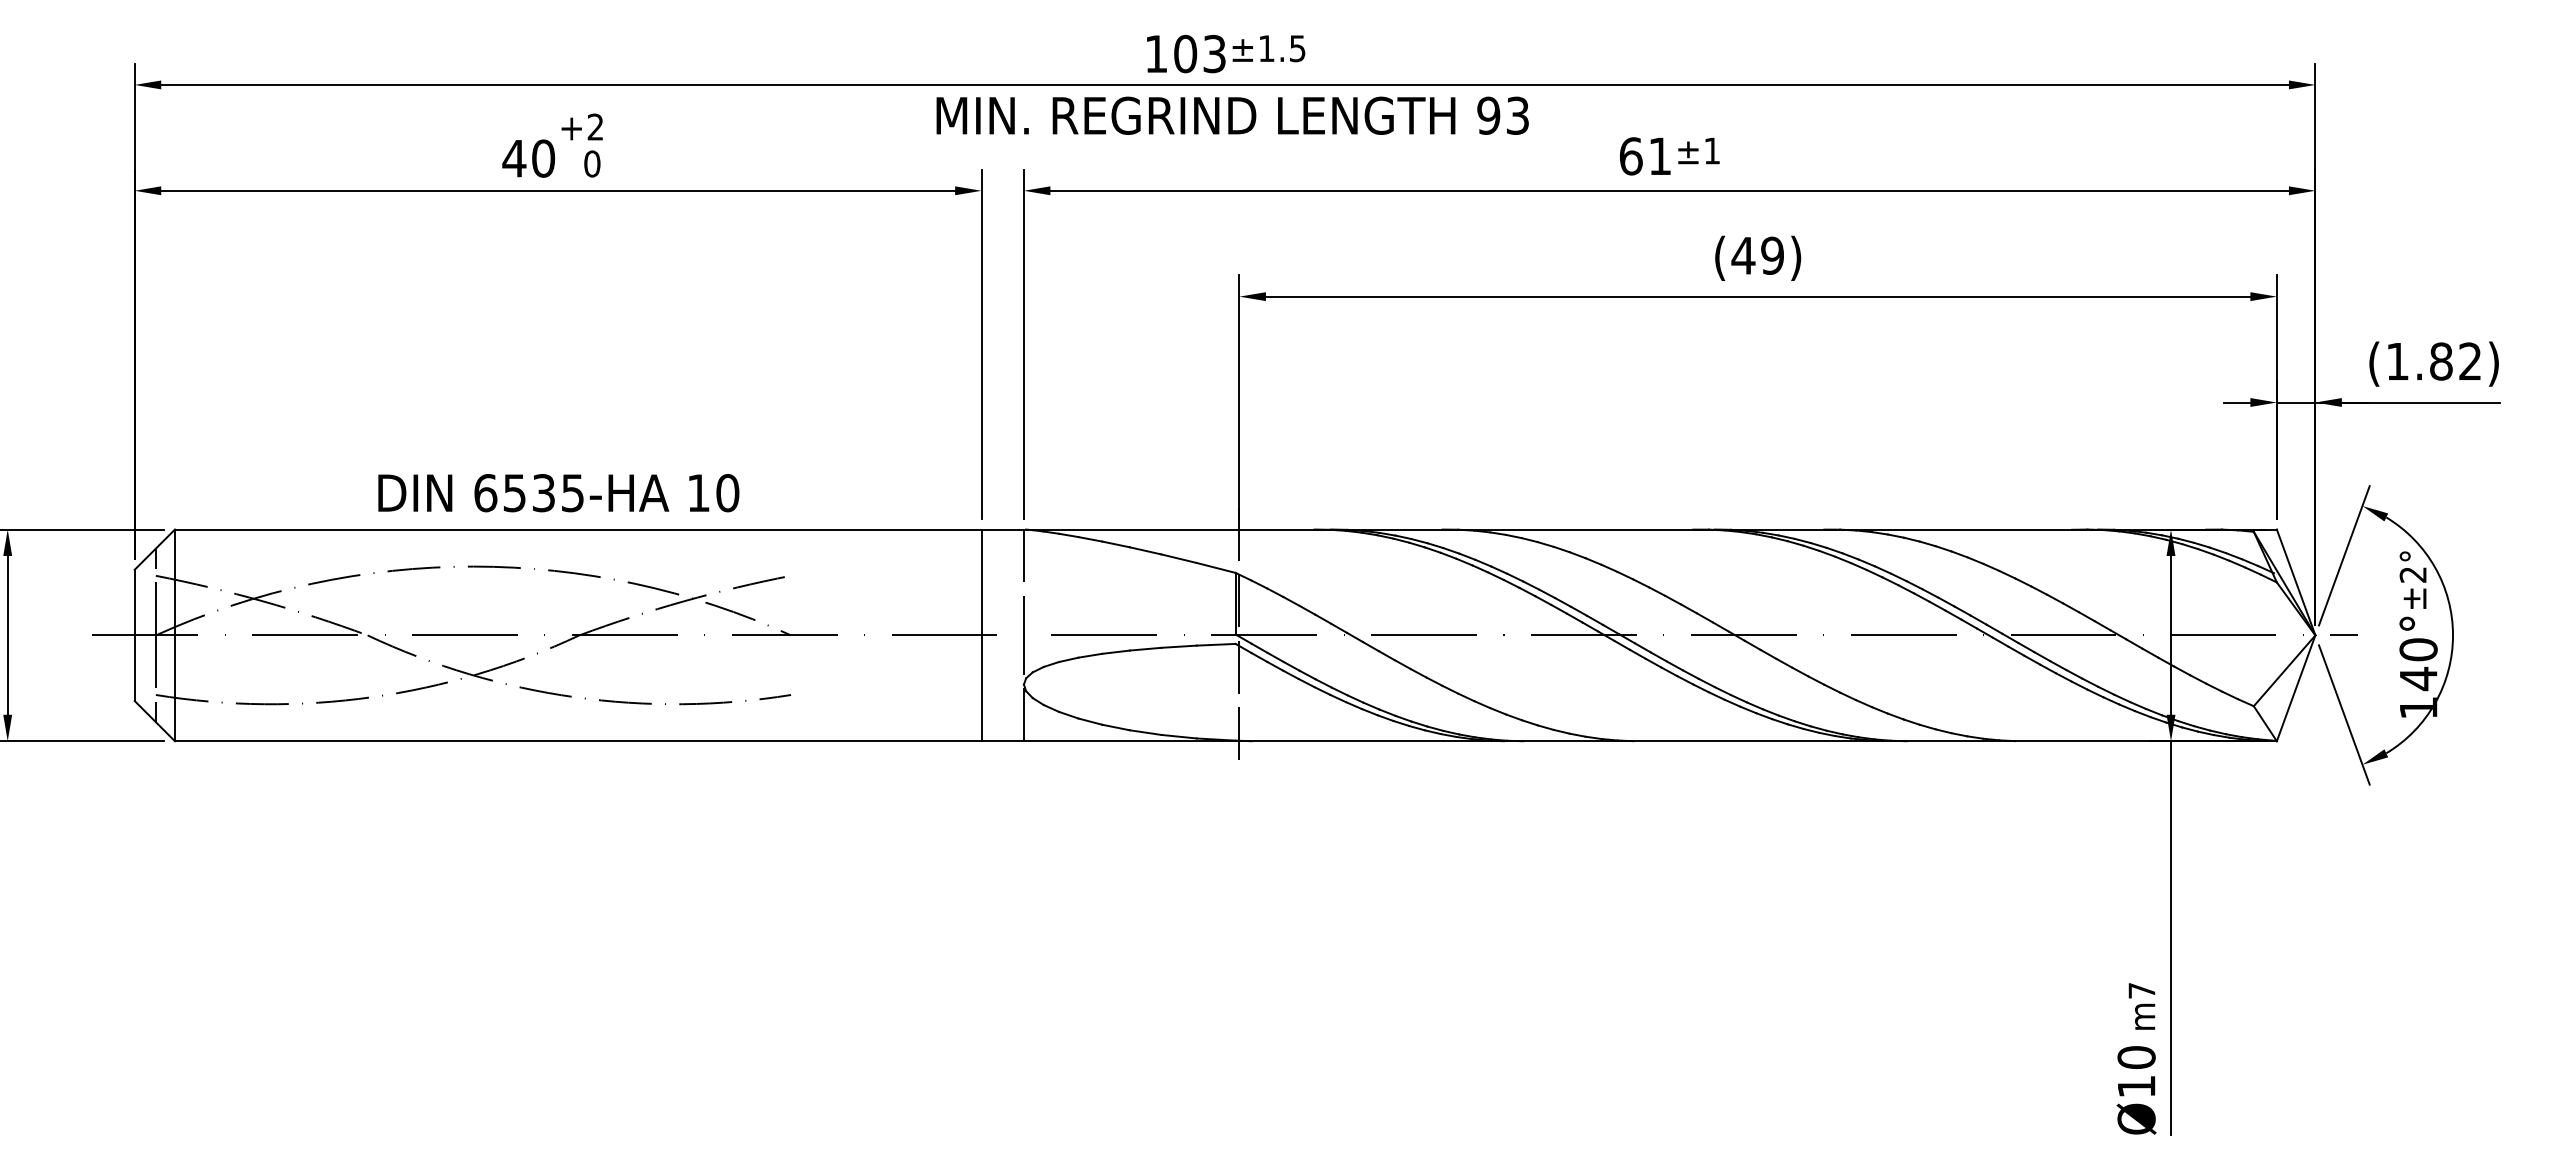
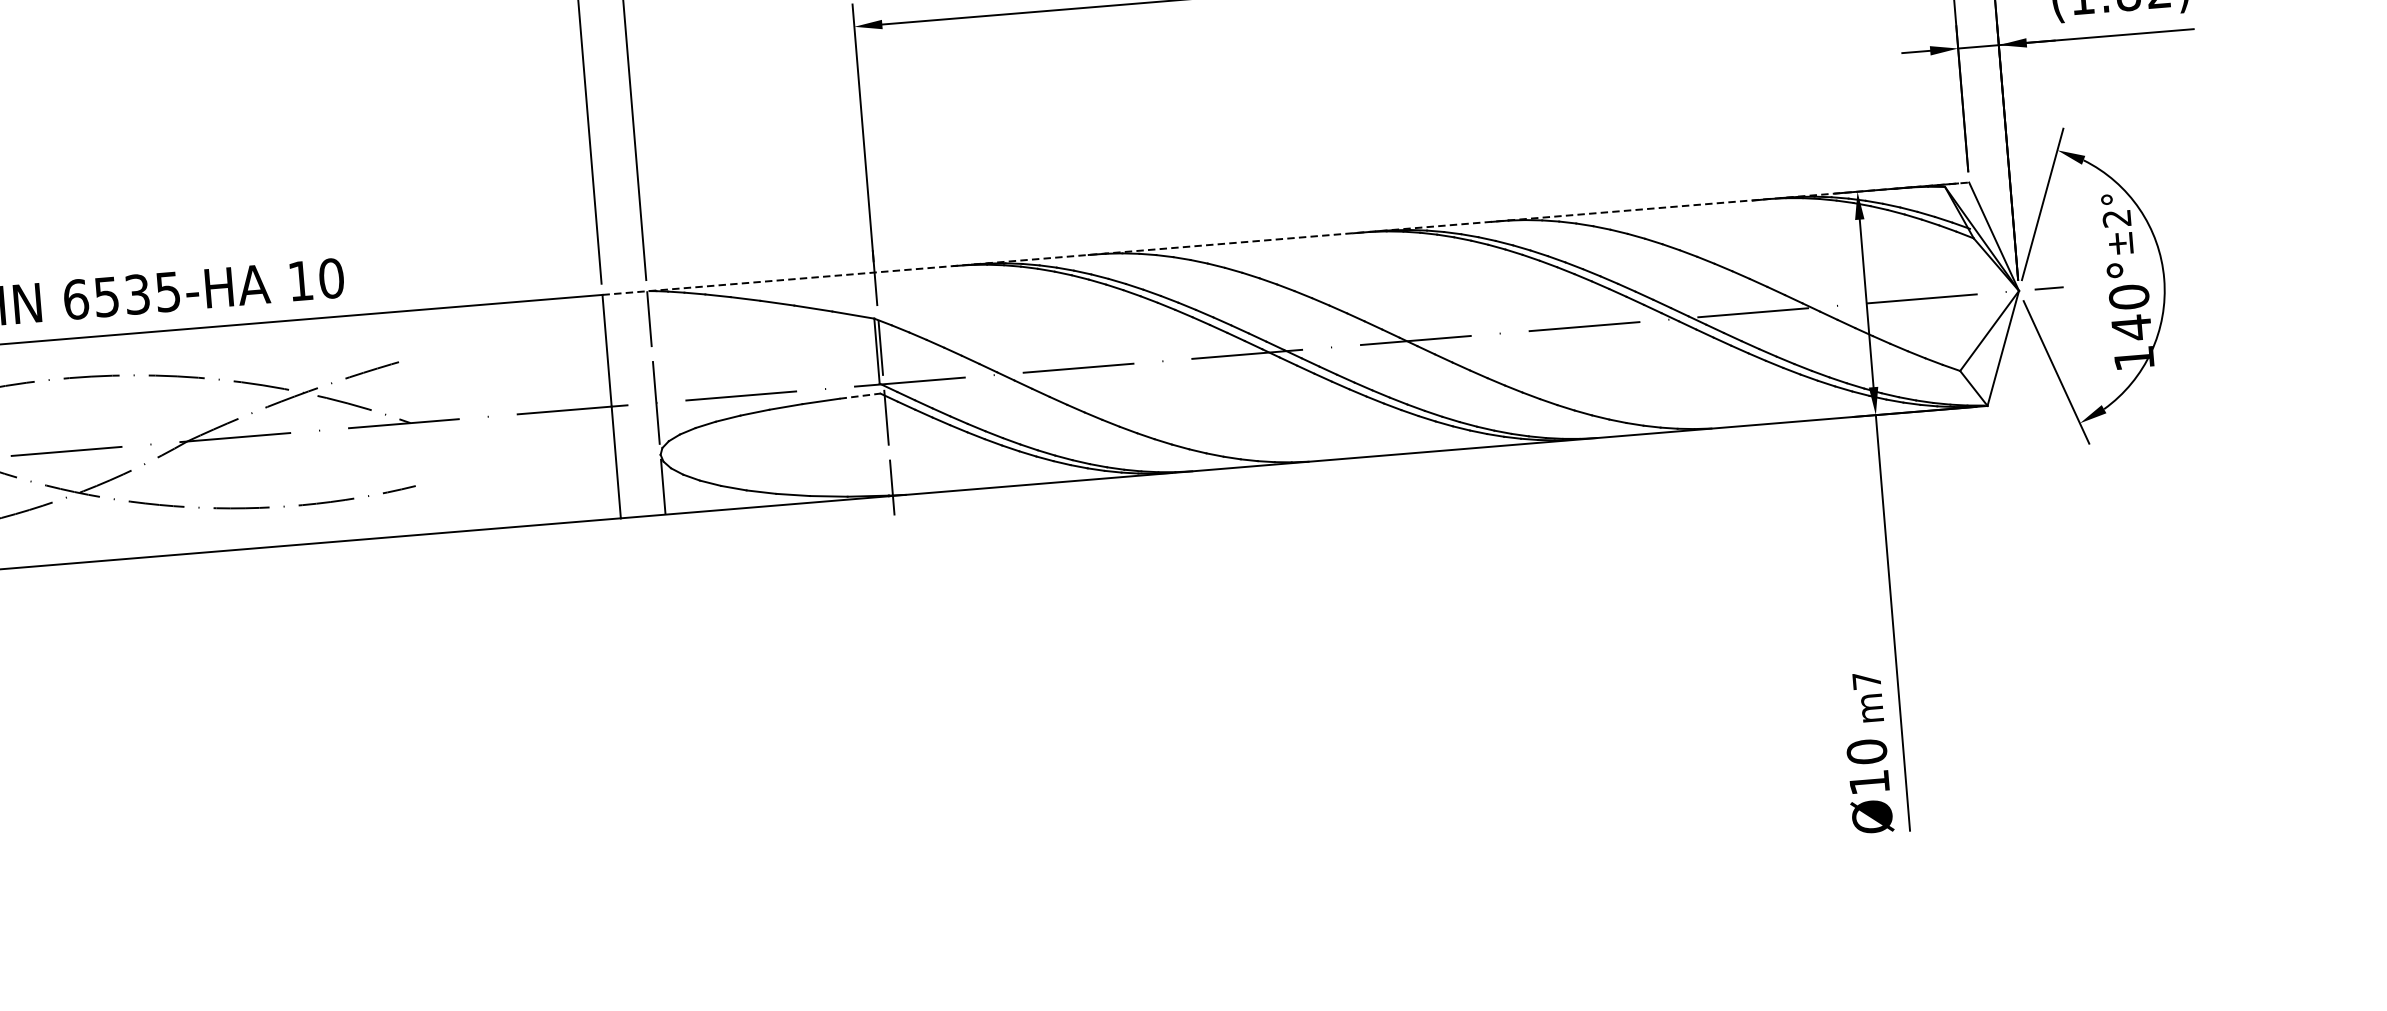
line: (1629, 529) -> (1286, 238), solid -> dashed
line: (1216, 644) -> (860, 395), solid -> dashed

